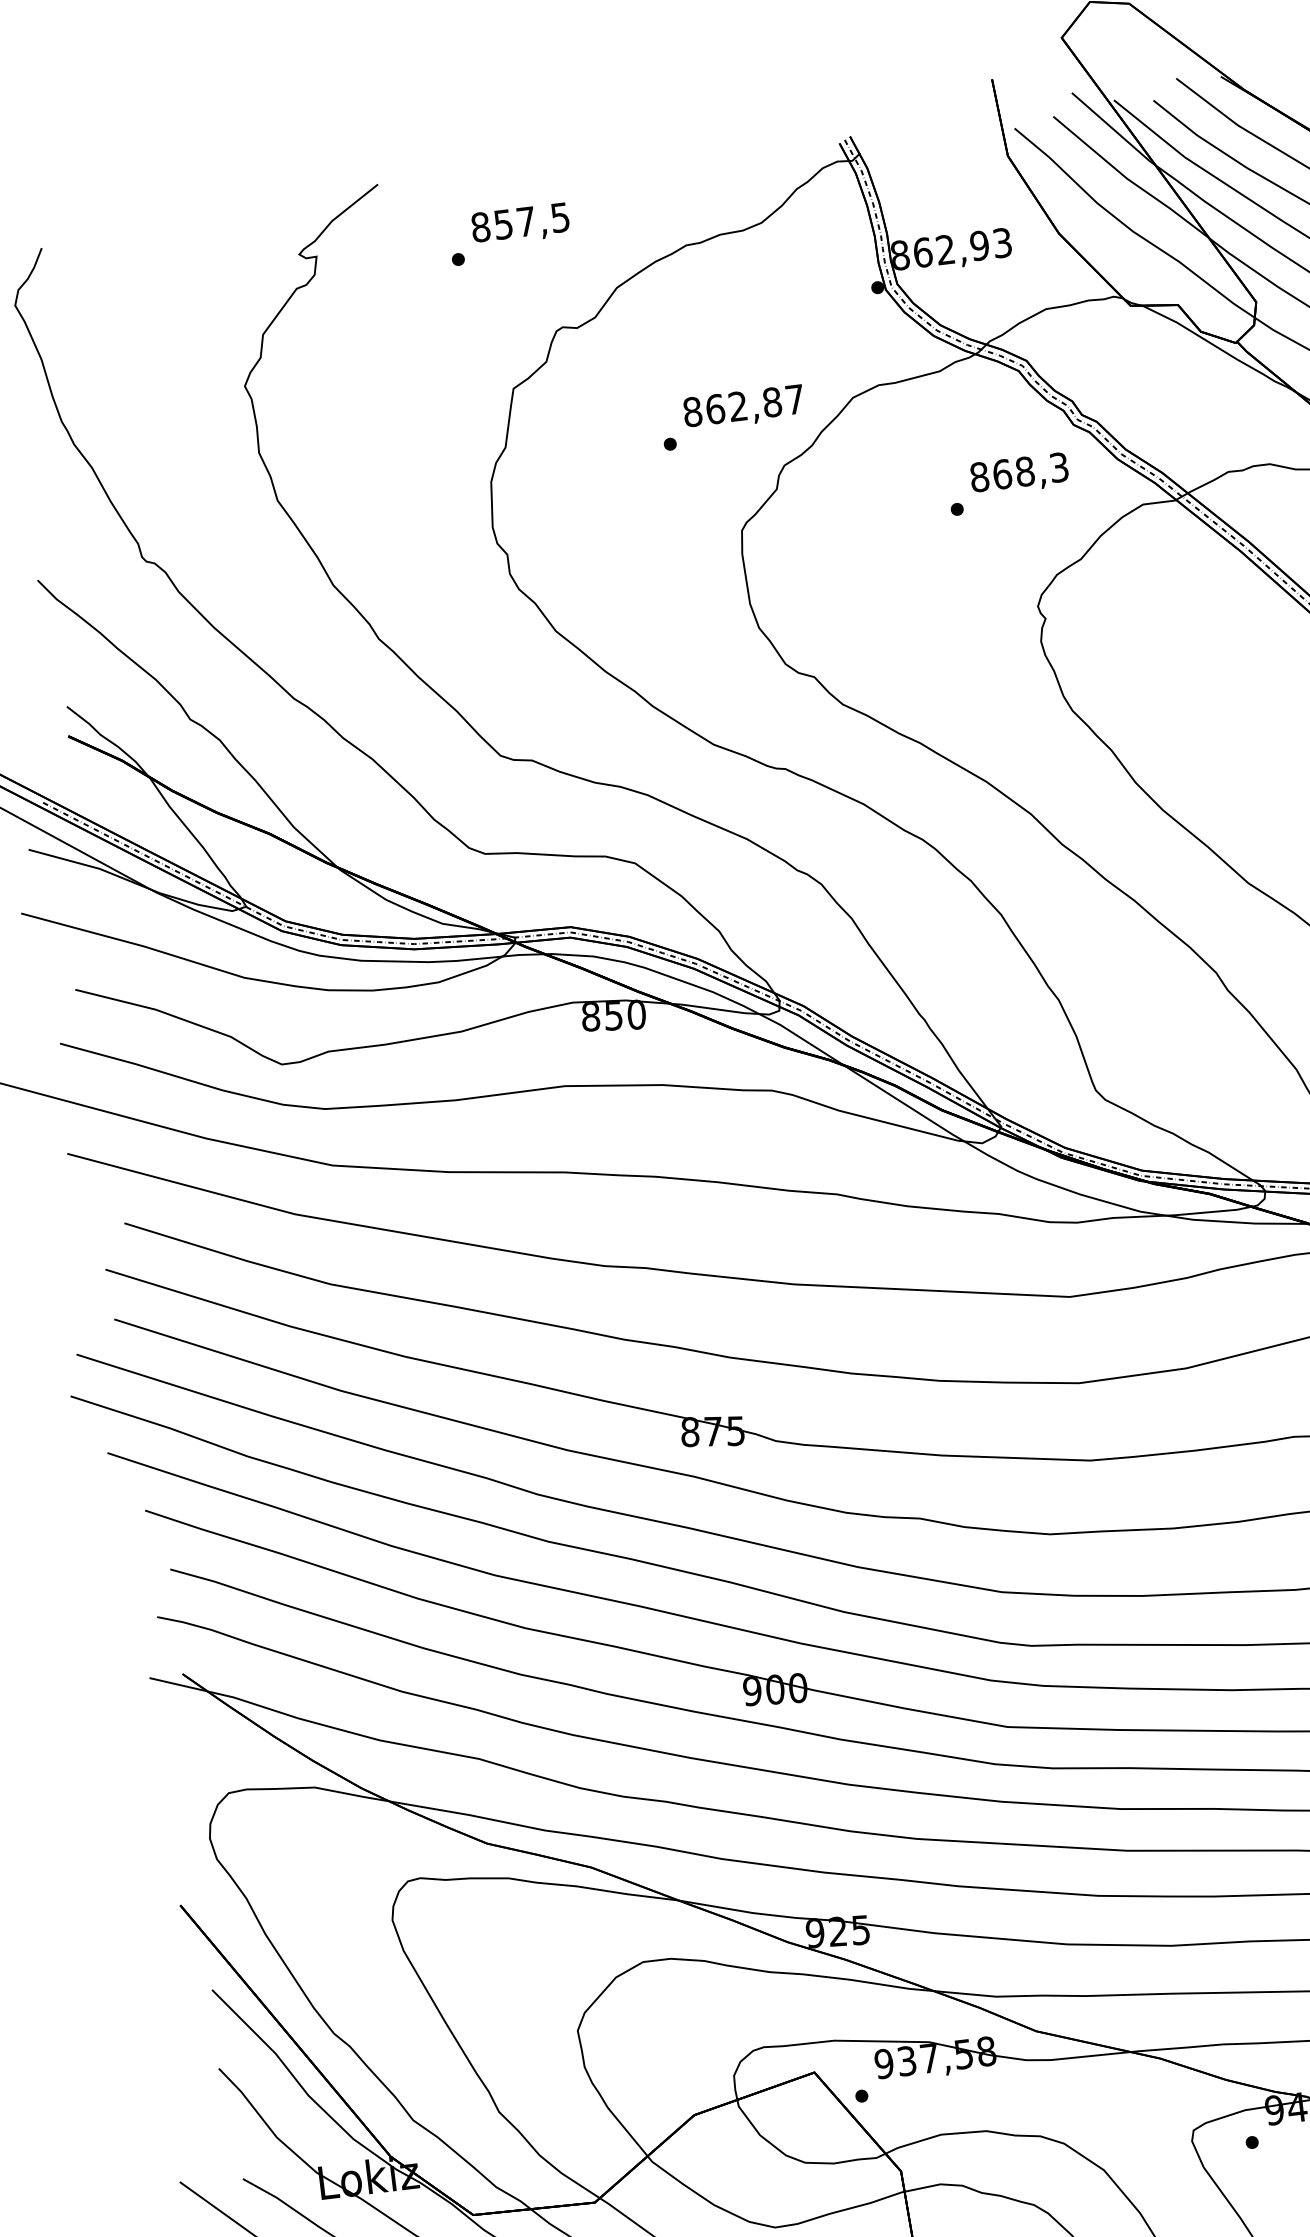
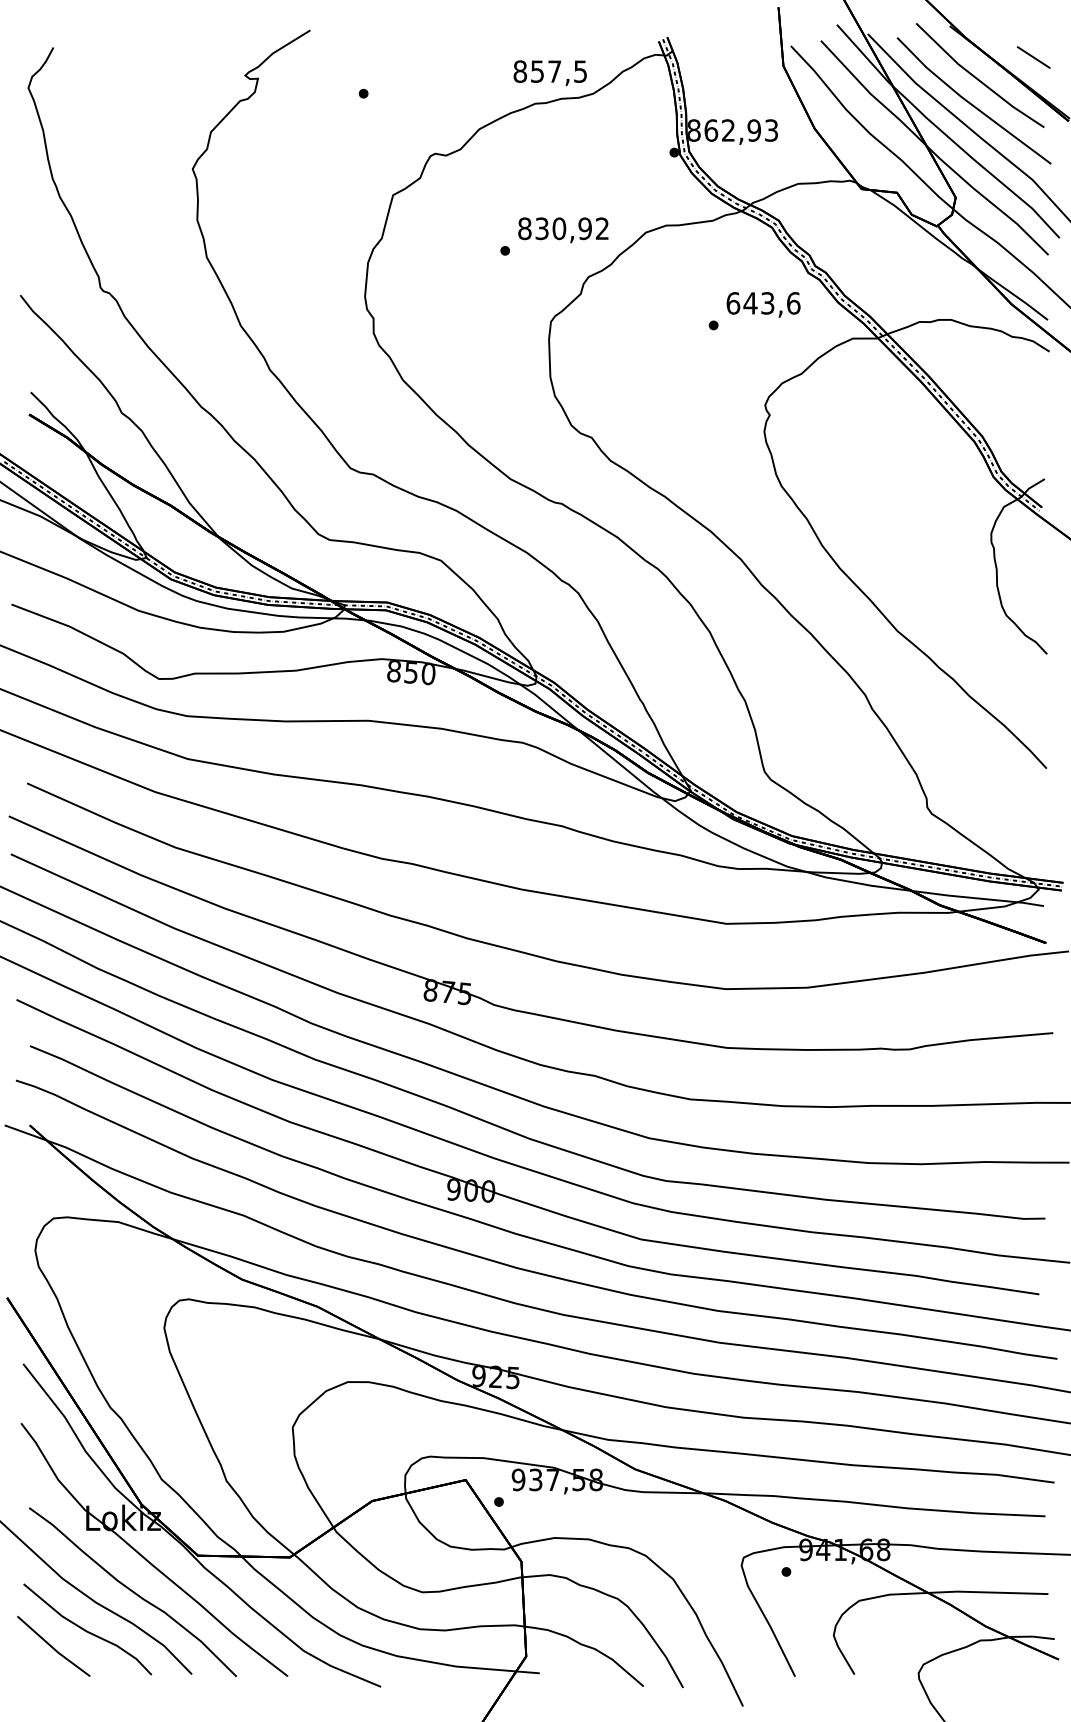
text: (519, 225) -> (549, 73), moved
text: (754, 404) -> (571, 228), 862,87 -> 830,92
text: (1019, 472) -> (763, 303), 868,3 -> 643,6

